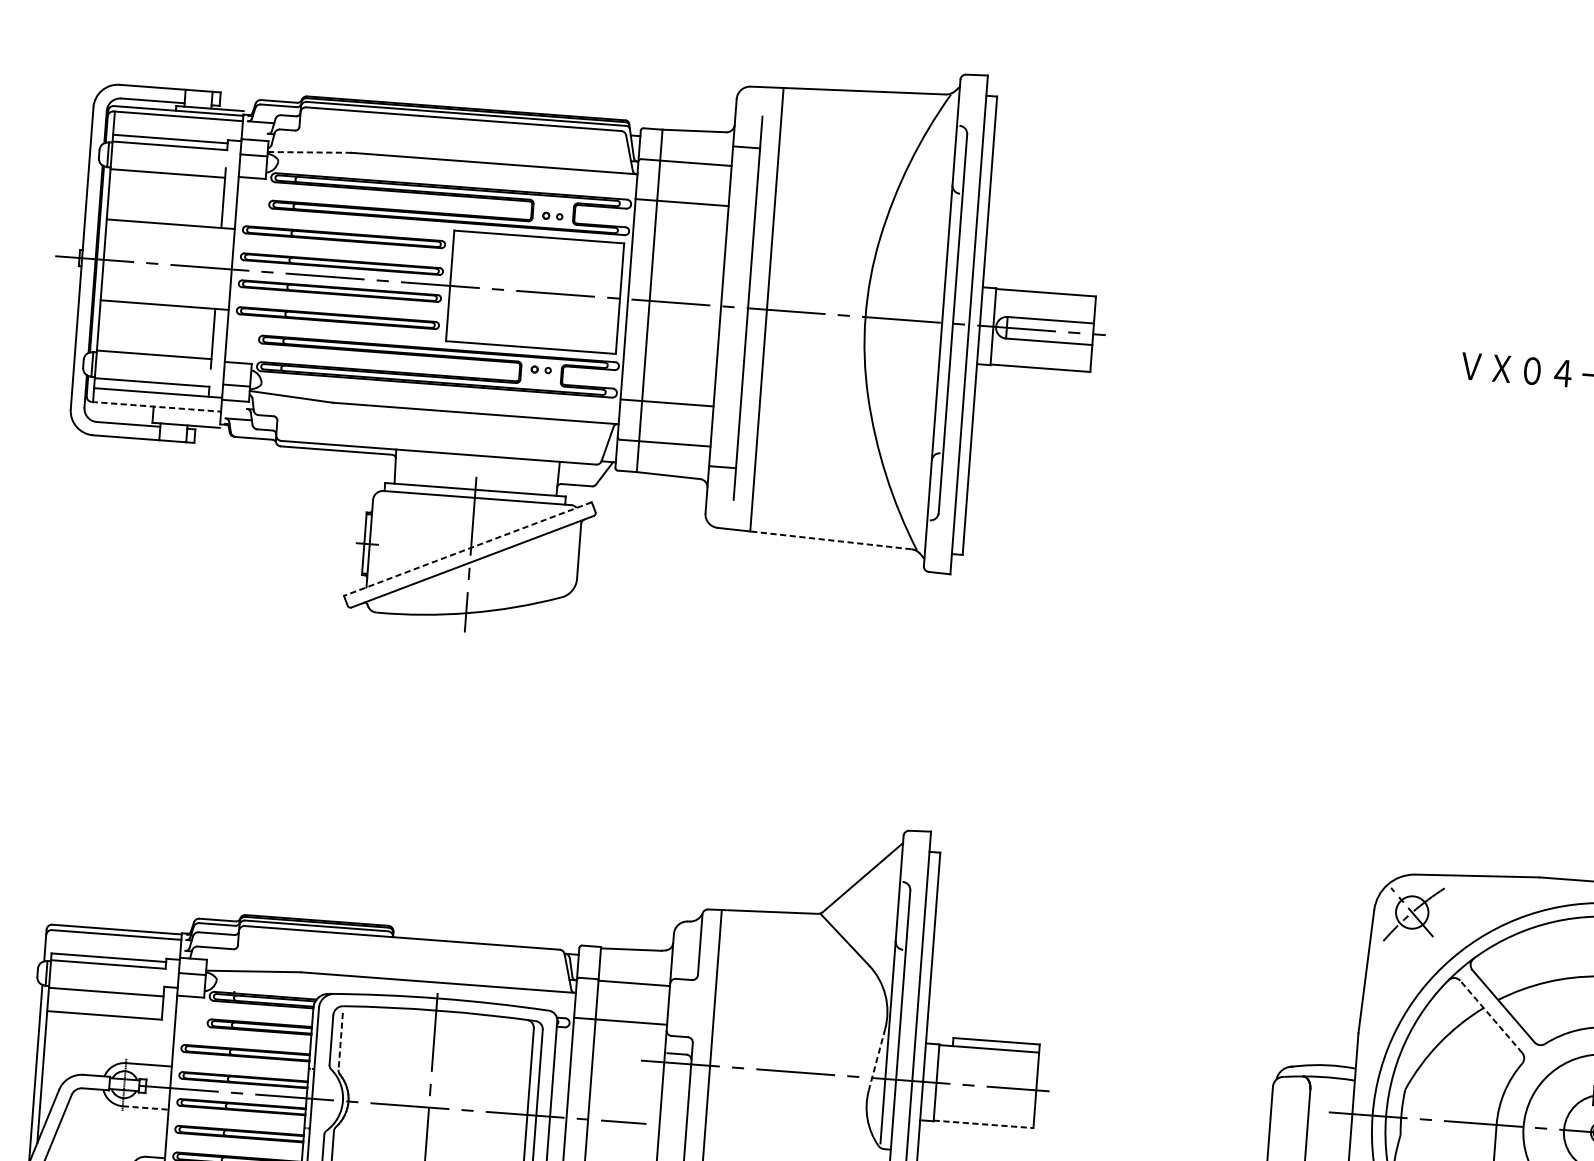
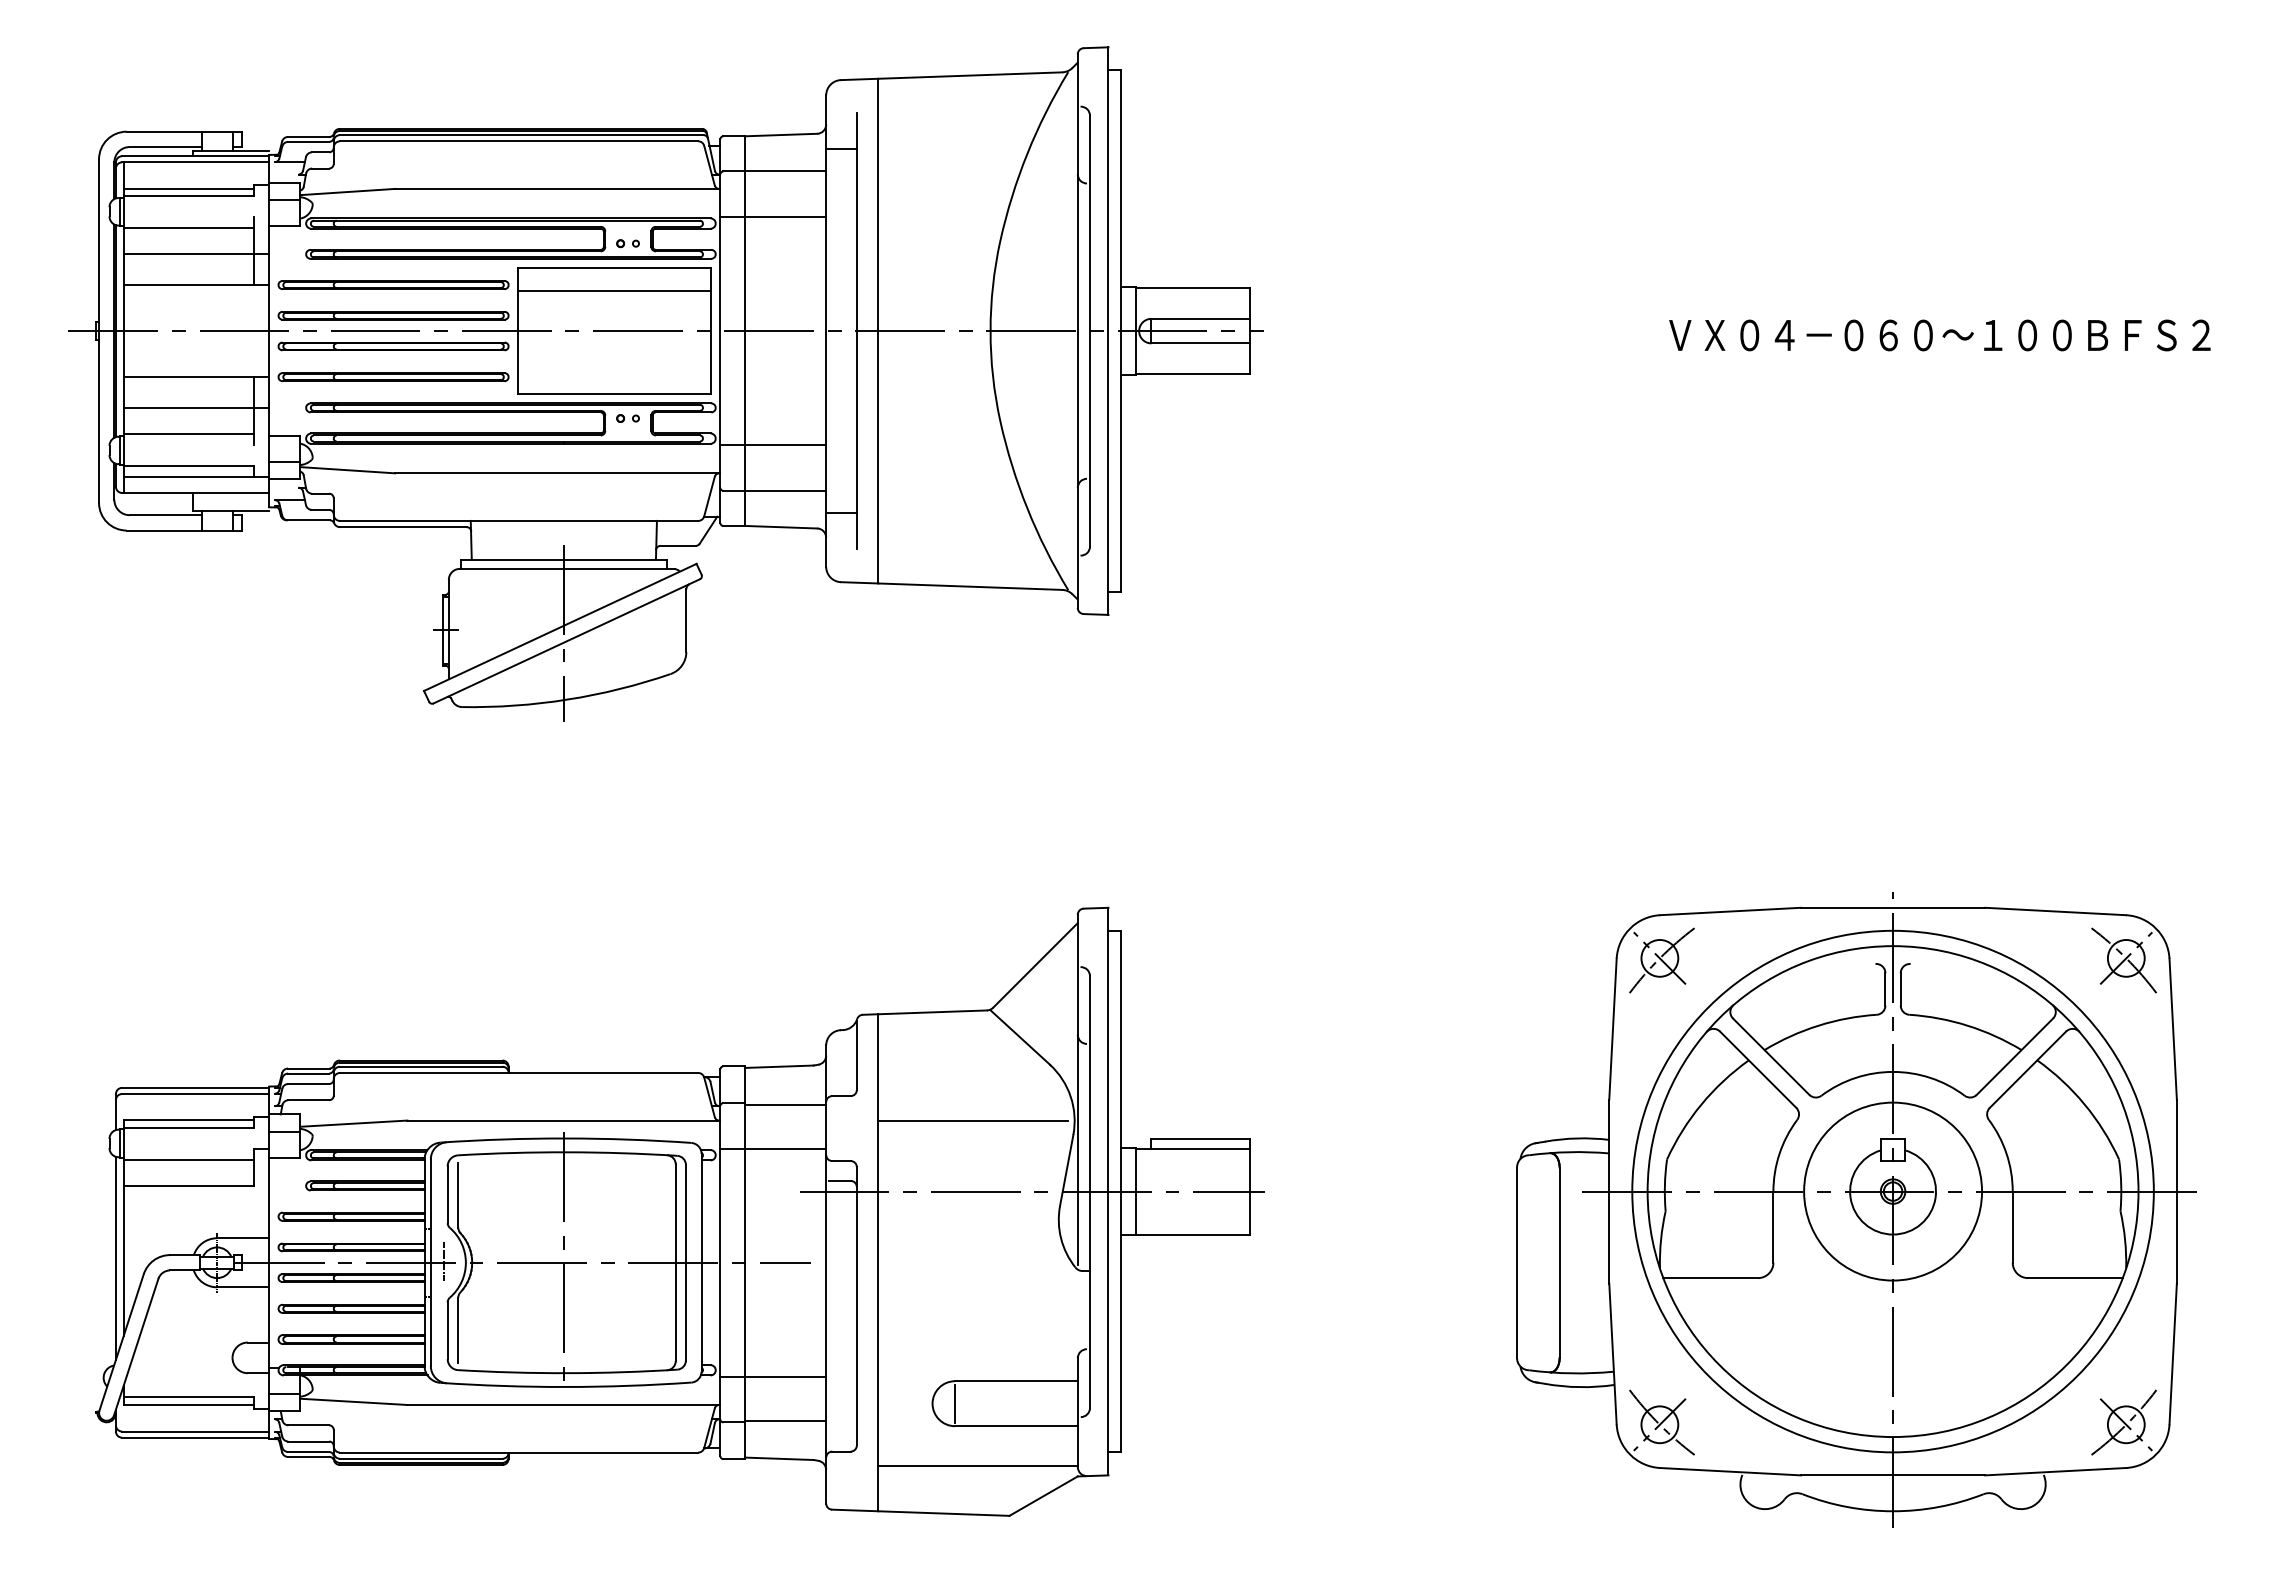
line: (309, 152) -> (347, 192), dashed -> solid
line: (172, 197) -> (196, 254), added
line: (537, 257) -> (614, 291), added
line: (162, 331) -> (196, 407), added
line: (156, 406) -> (195, 492), dashed -> solid
line: (830, 540) -> (969, 586), dashed -> solid
line: (467, 549) -> (559, 627), dashed -> solid
line: (798, 1009) -> (973, 1120), added
line: (1491, 1016) -> (1758, 1069), dashed -> solid
line: (340, 1041) -> (458, 1195), dashed -> solid
line: (876, 1059) -> (1066, 1170), dashed -> solid
line: (324, 1099) -> (444, 1262), added
line: (145, 1108) -> (243, 1287), dashed -> solid
line: (983, 1124) -> (1192, 1234), dashed -> solid

